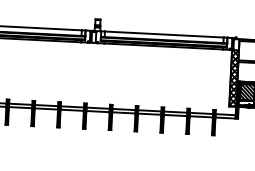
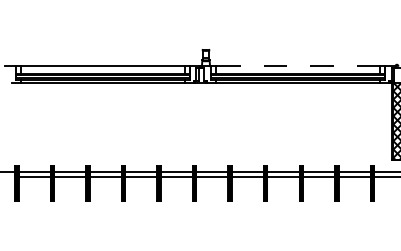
line: (164, 34) -> (298, 66), solid -> dashed

